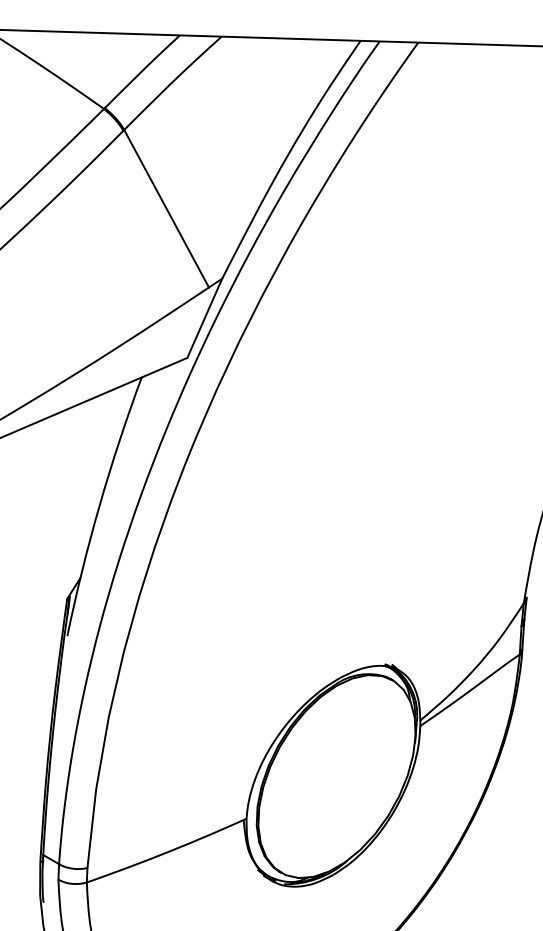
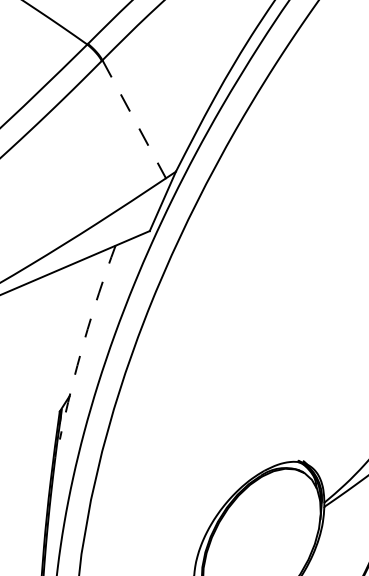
line: (166, 209) -> (134, 119), solid -> dashed
arc: (99, 505) -> (83, 341), solid -> dashed

